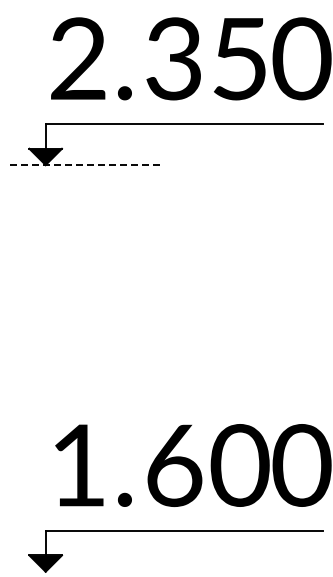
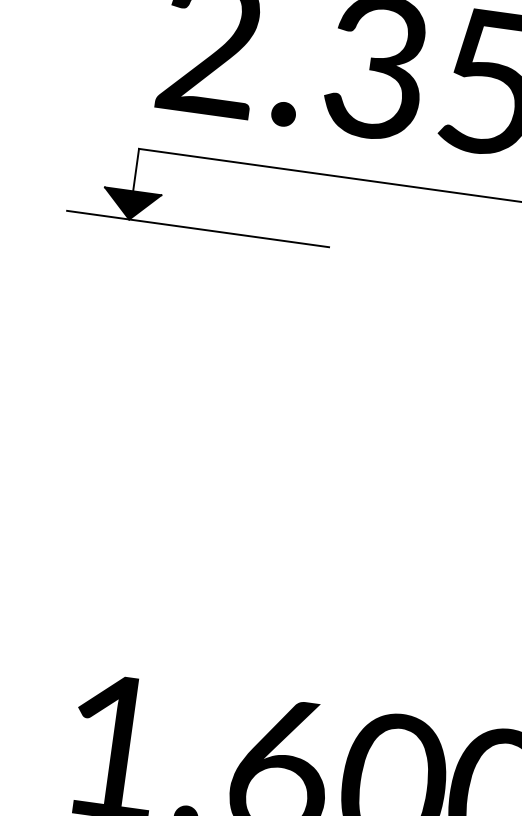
line: (85, 165) -> (198, 229), dashed -> solid

